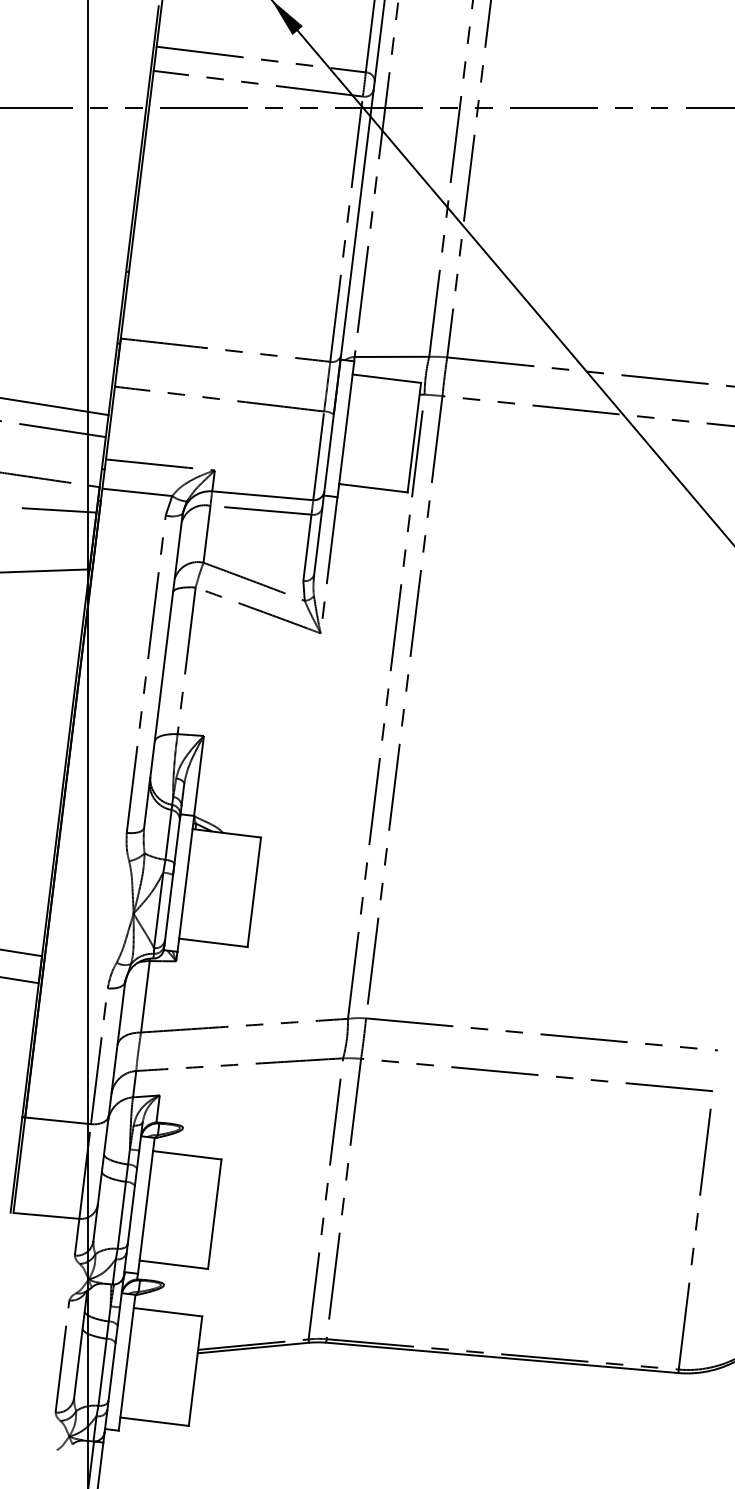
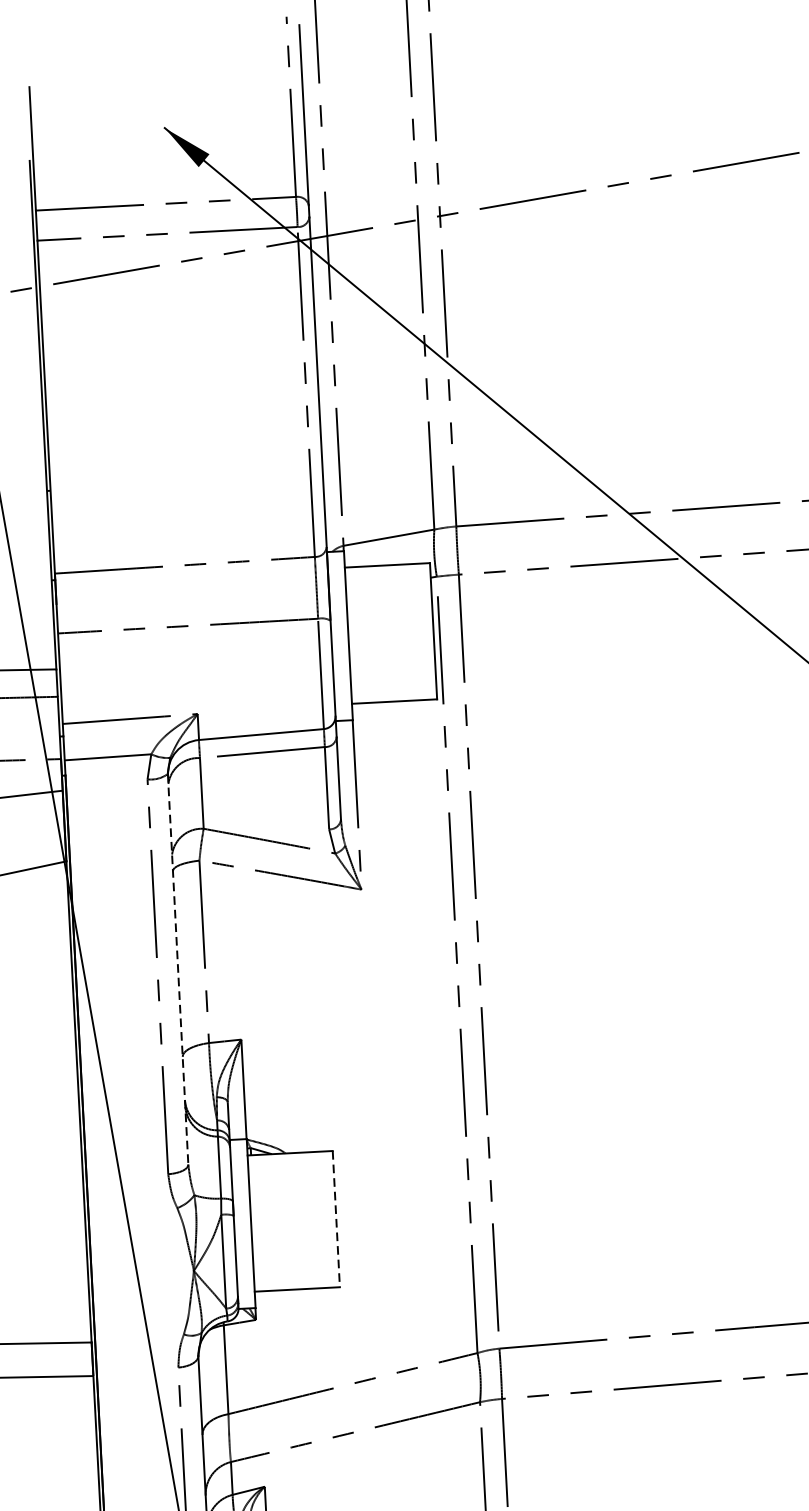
line: (163, 671) -> (178, 969), solid -> dashed
line: (254, 892) -> (336, 1219), solid -> dashed

